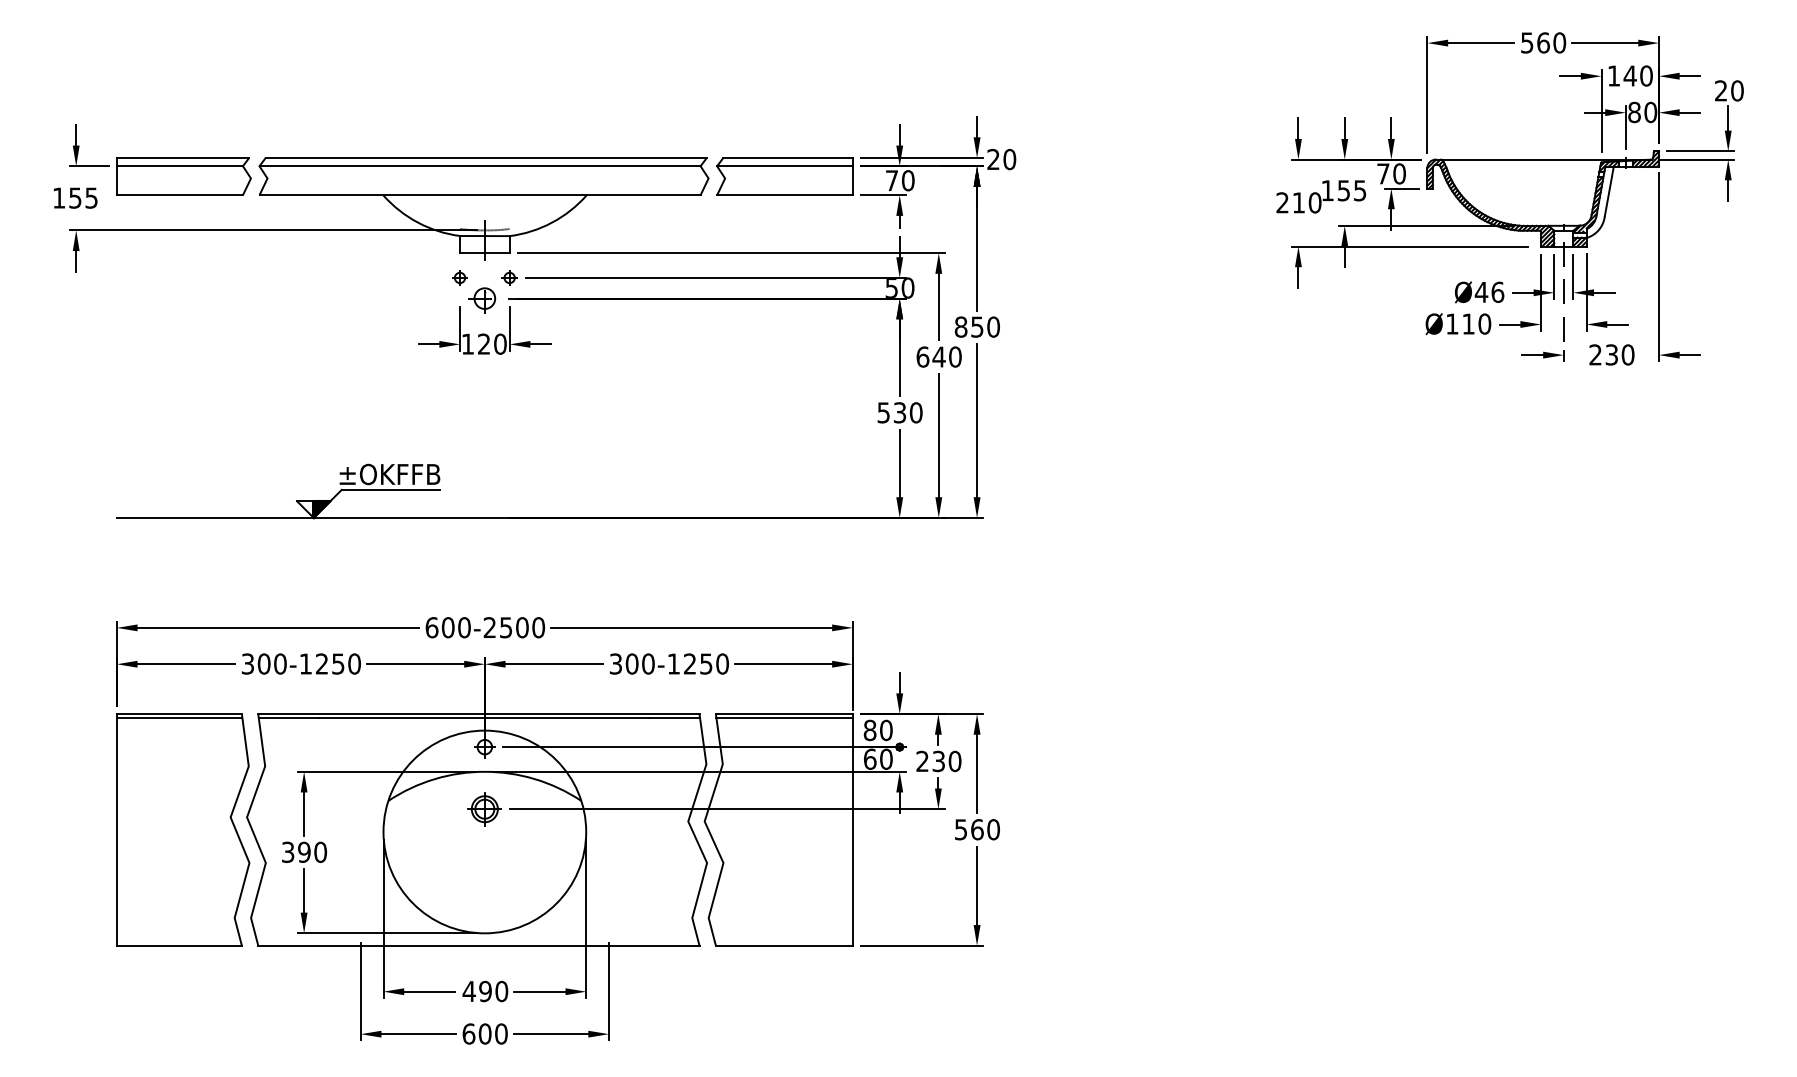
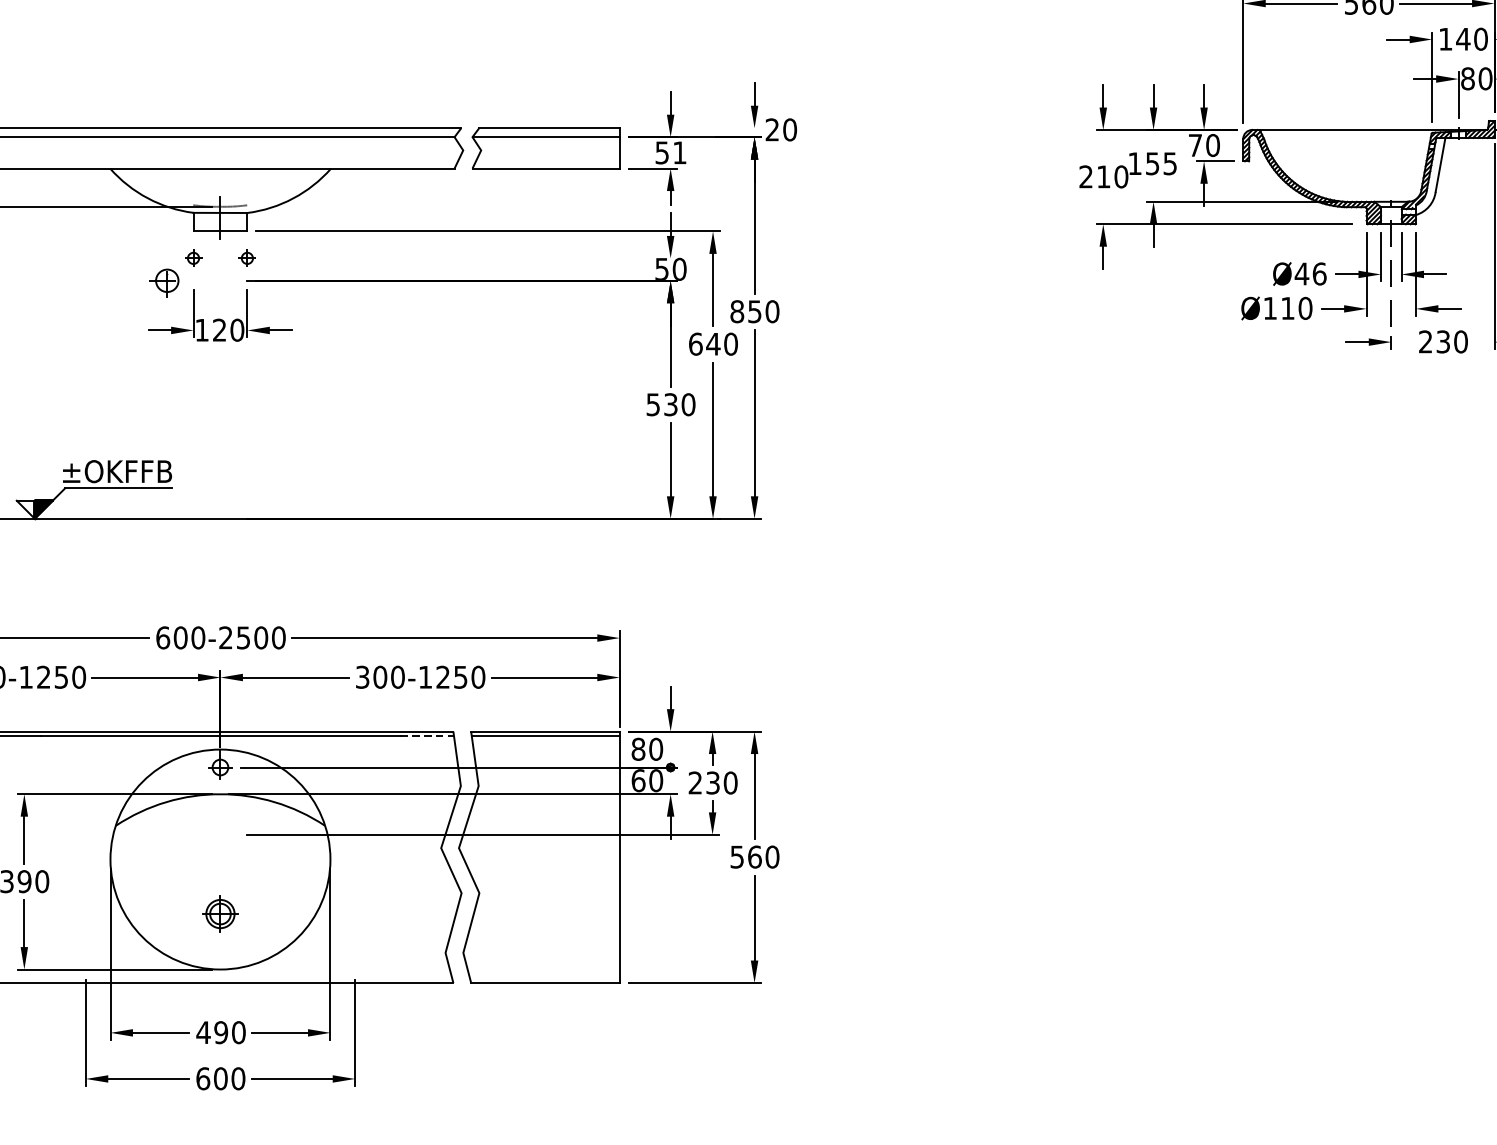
line: (922, 157) -> (695, 127), removed
text: (900, 180) -> (671, 152), 70 -> 51
line: (715, 277) -> (470, 257), removed
part: (482, 300) -> (164, 282), moved
line: (675, 718) -> (427, 736), solid -> dashed
part: (484, 809) -> (220, 914), moved

